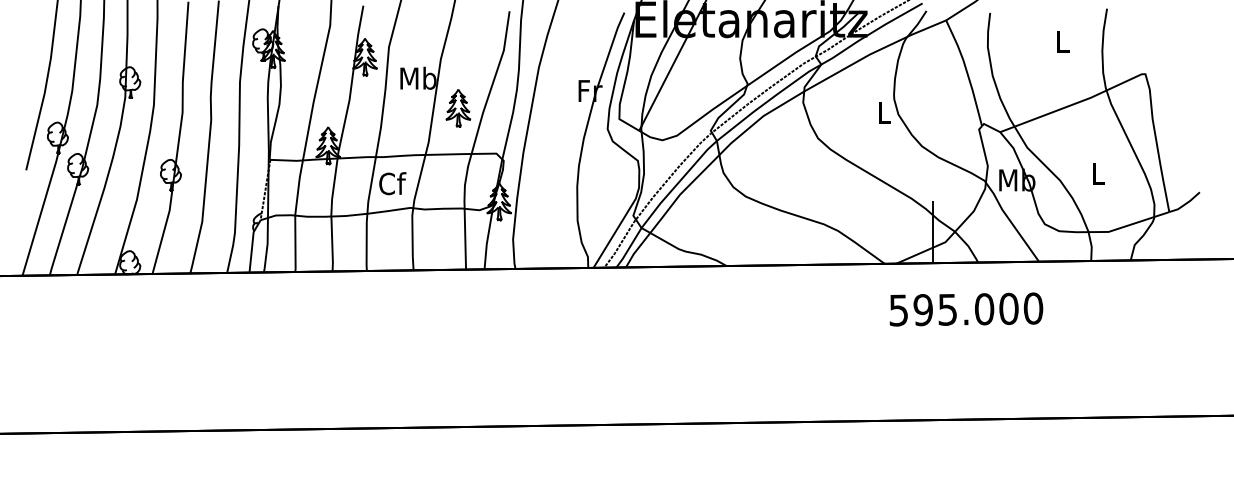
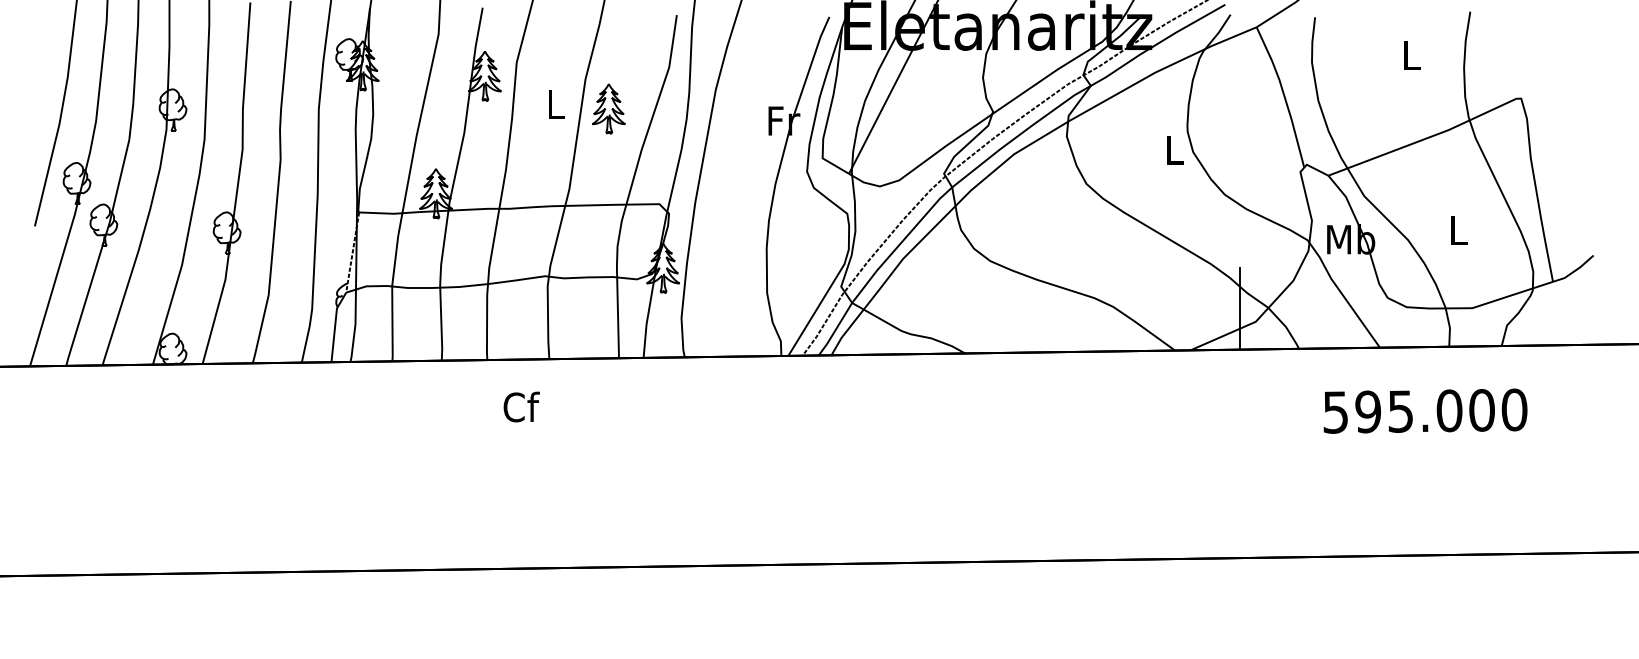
text: (418, 77) -> (555, 103), Mb -> L
part: (458, 107) -> (608, 108), moved
text: (392, 183) -> (521, 406), moved
text: (966, 308) -> (1425, 410), moved

